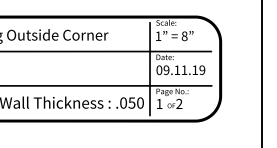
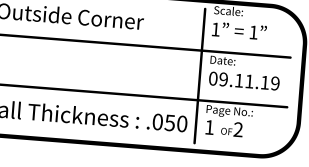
text: (184, 36) -> (253, 32), 8 -> 1

